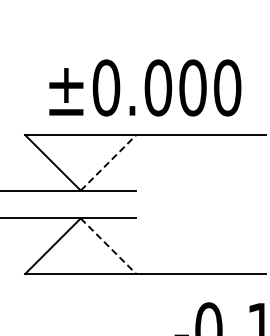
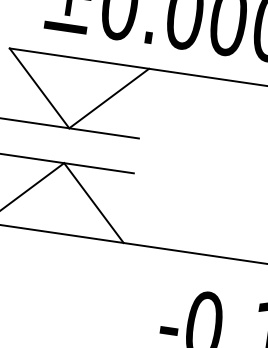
line: (108, 162) -> (109, 98), dashed -> solid
line: (108, 246) -> (93, 203), dashed -> solid

